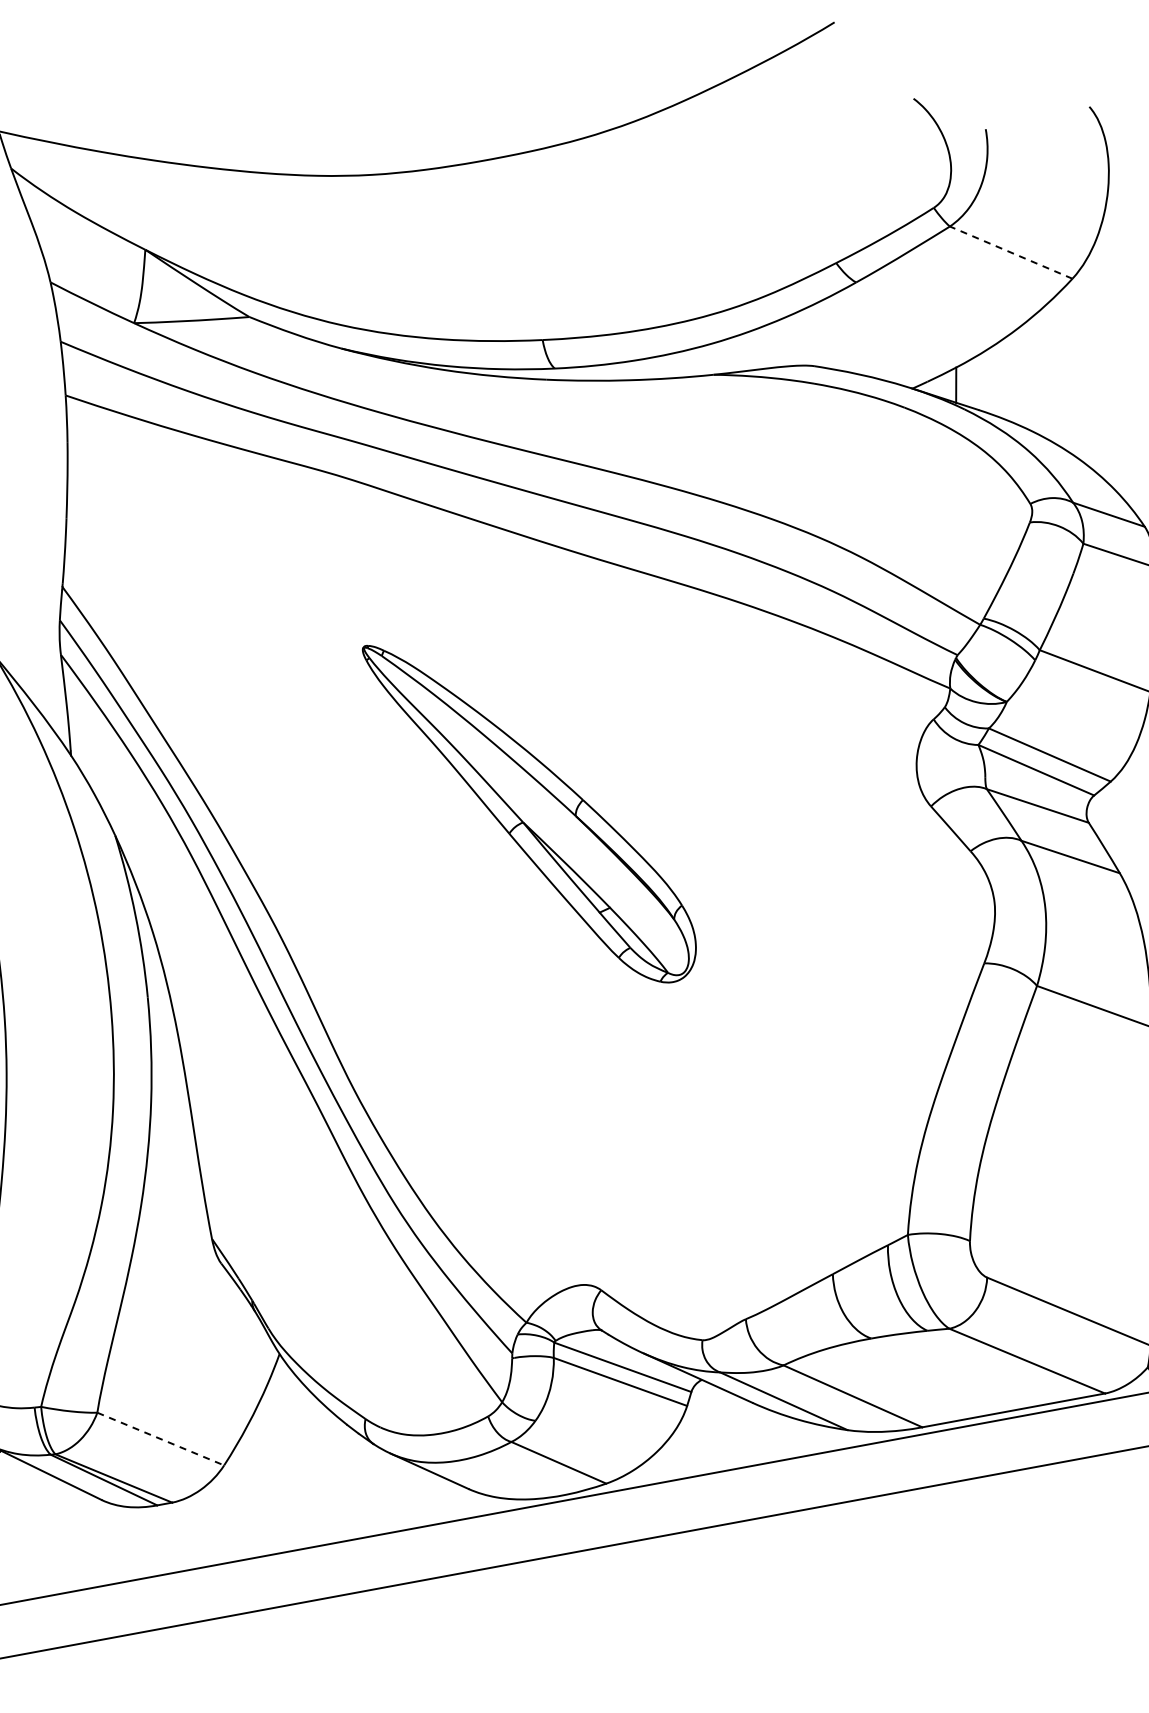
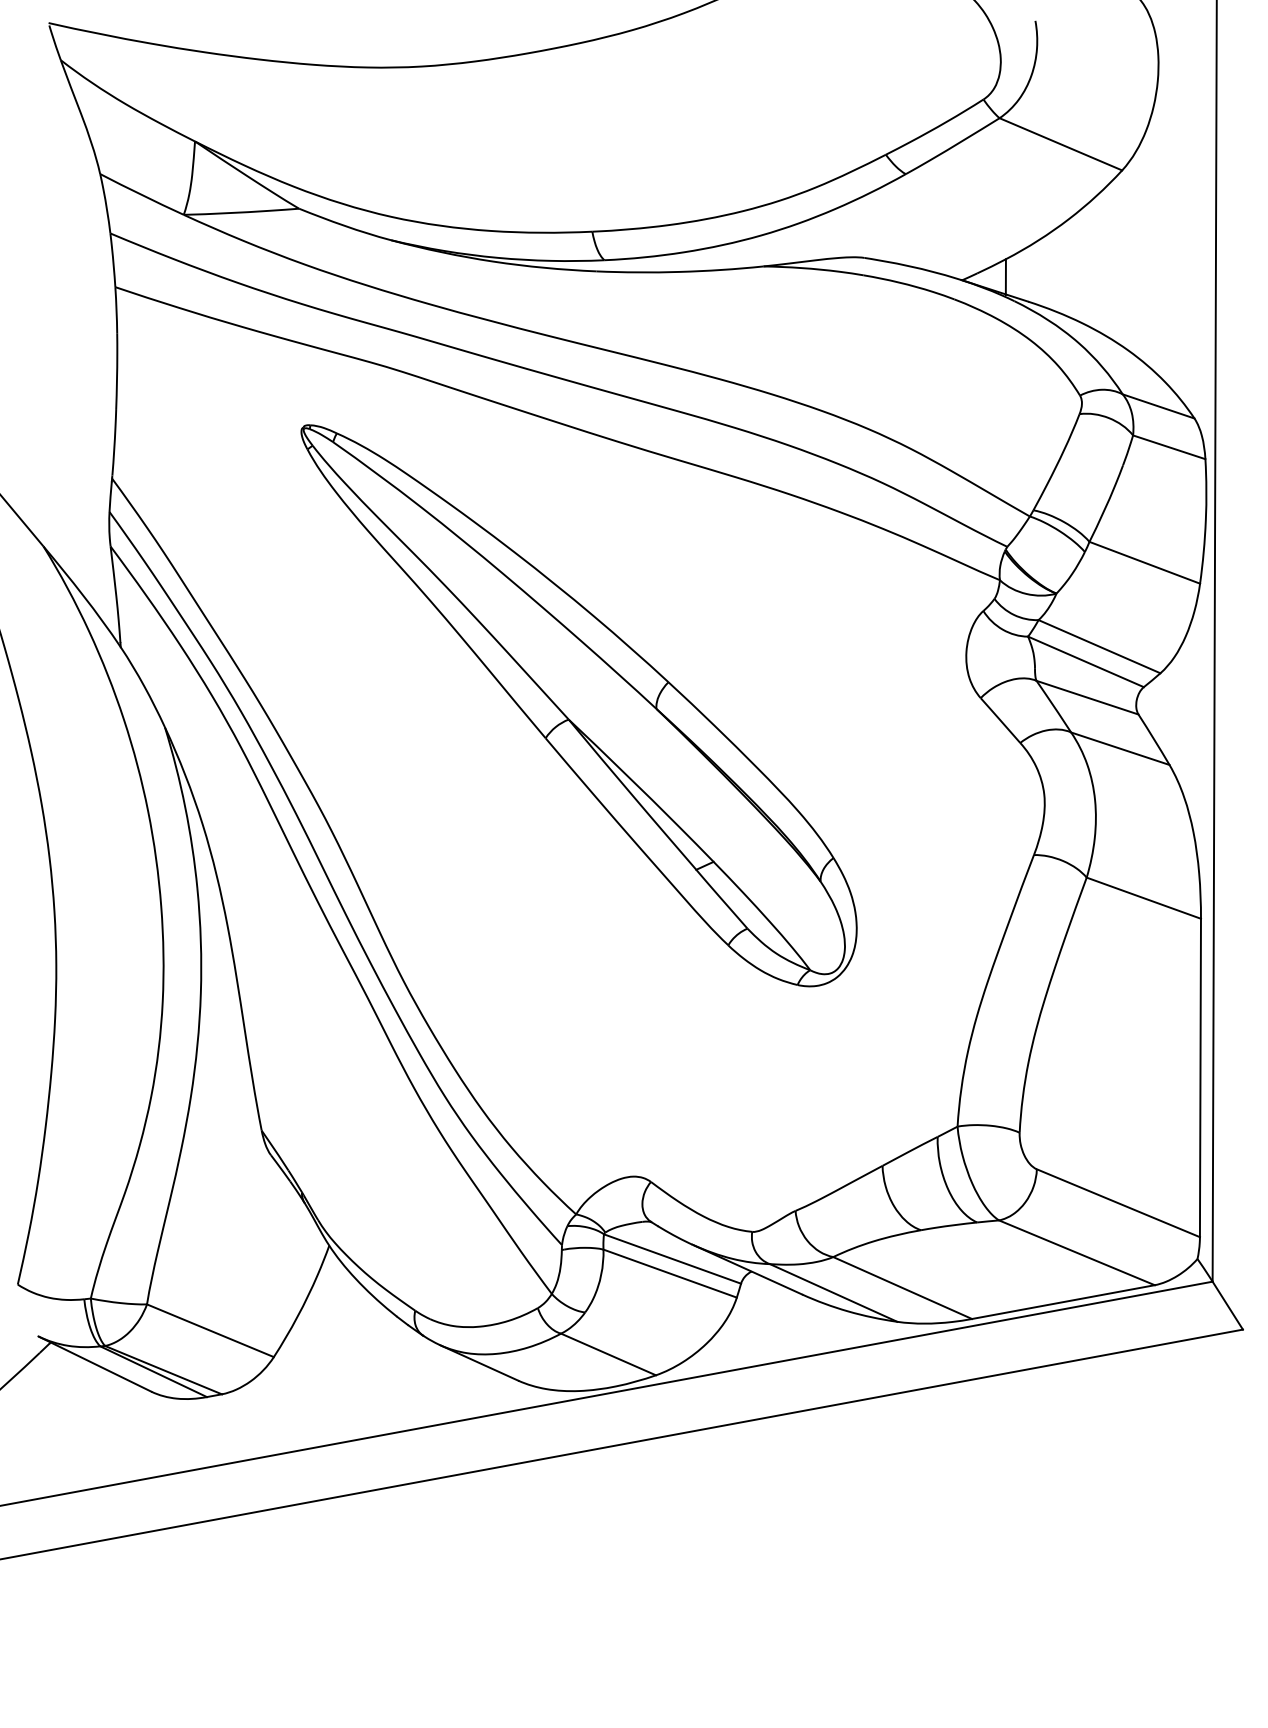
line: (1010, 252) -> (1060, 144), dashed -> solid
part: (528, 813) -> (578, 705), size x1.67
line: (160, 1438) -> (210, 1330), dashed -> solid

